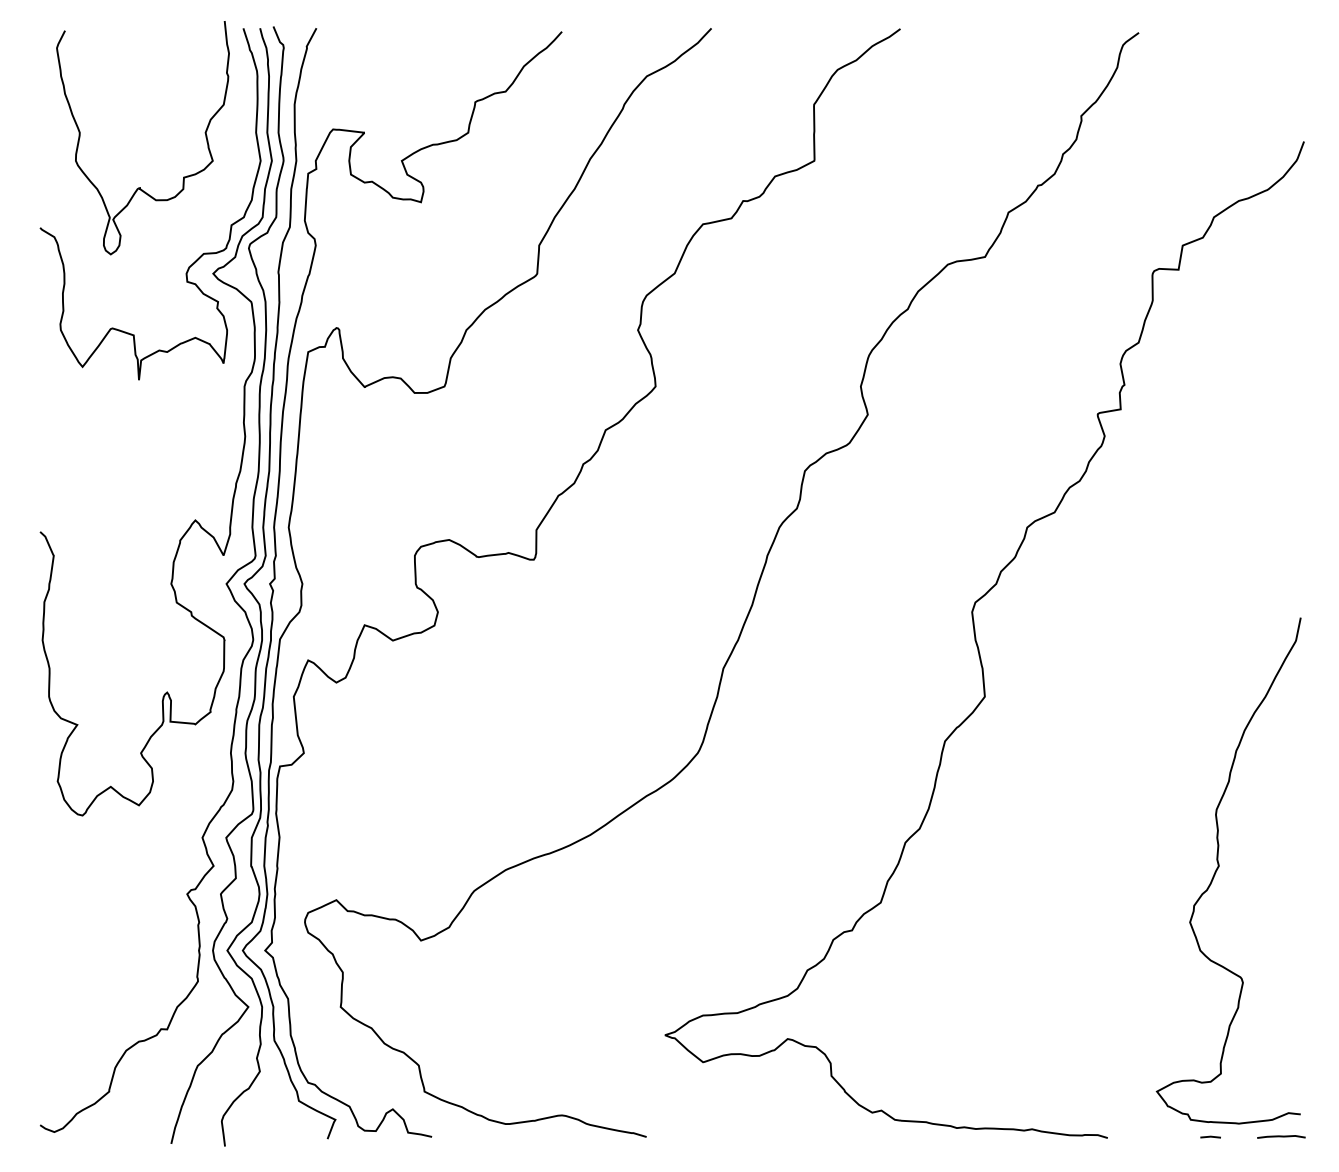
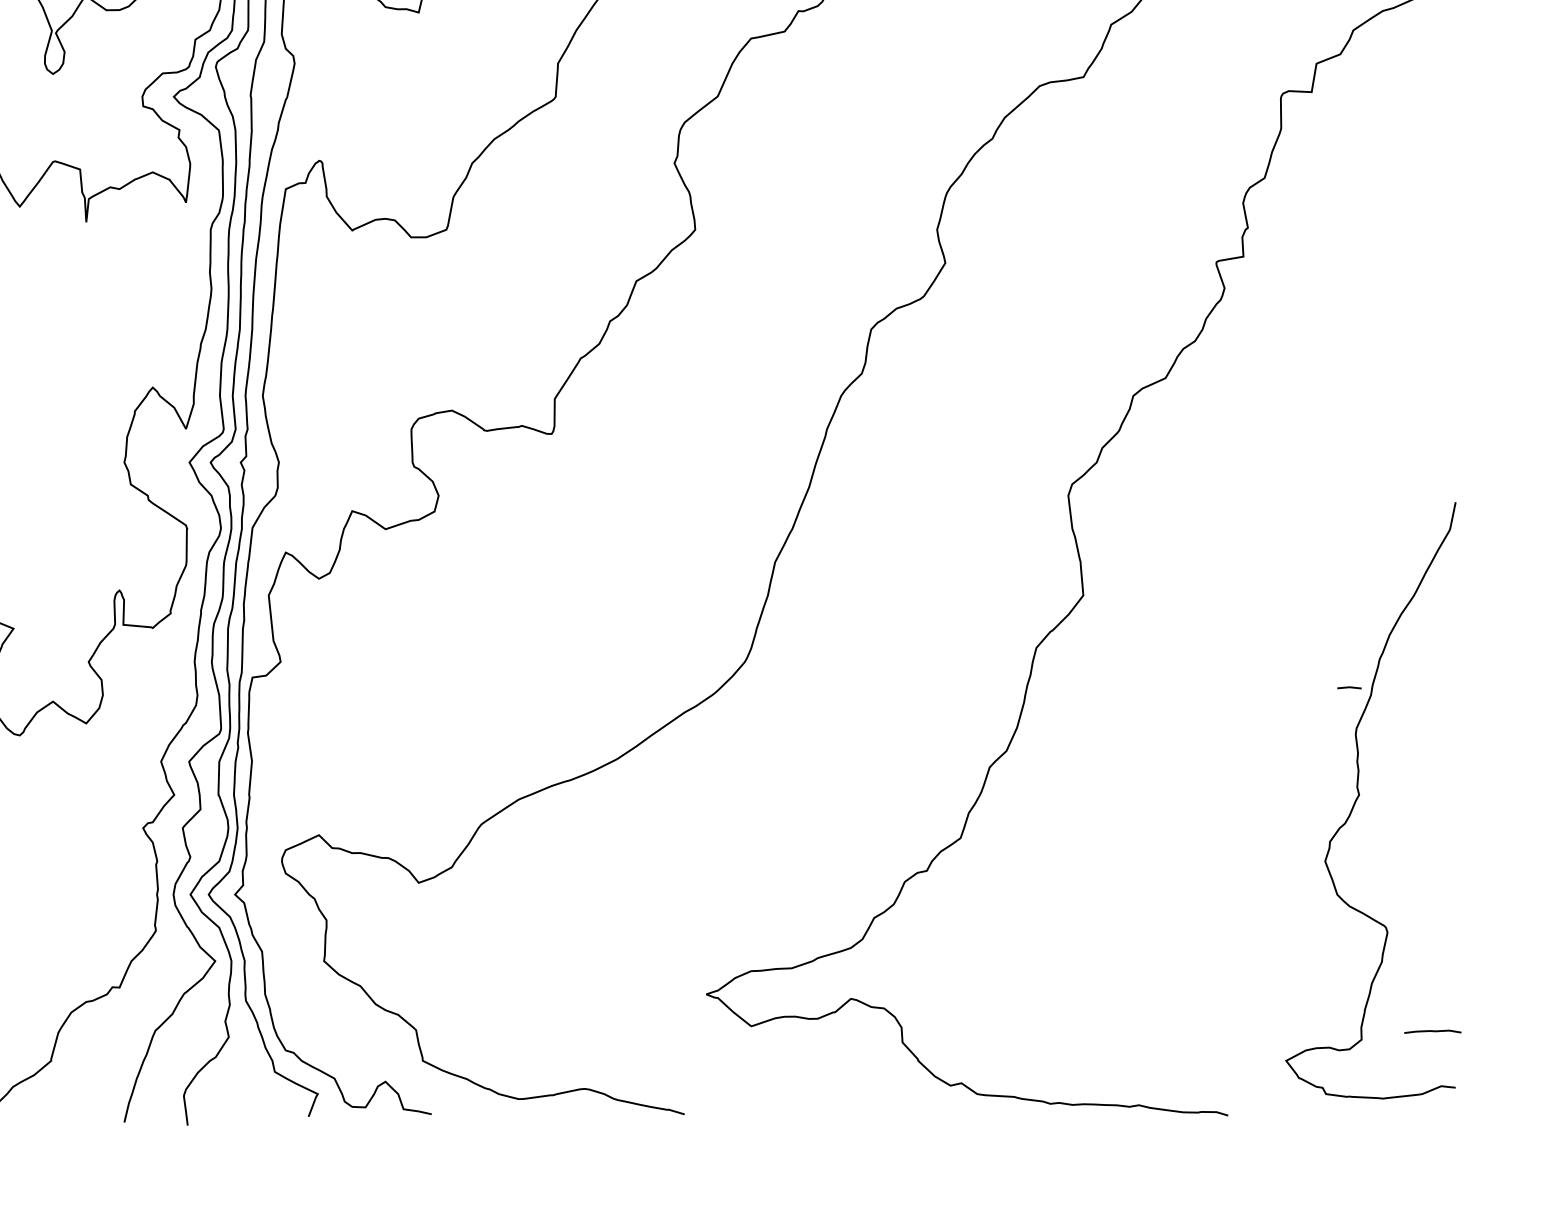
line: (1210, 1136) -> (1349, 687), moved
line: (1281, 1136) -> (1432, 1031), moved

